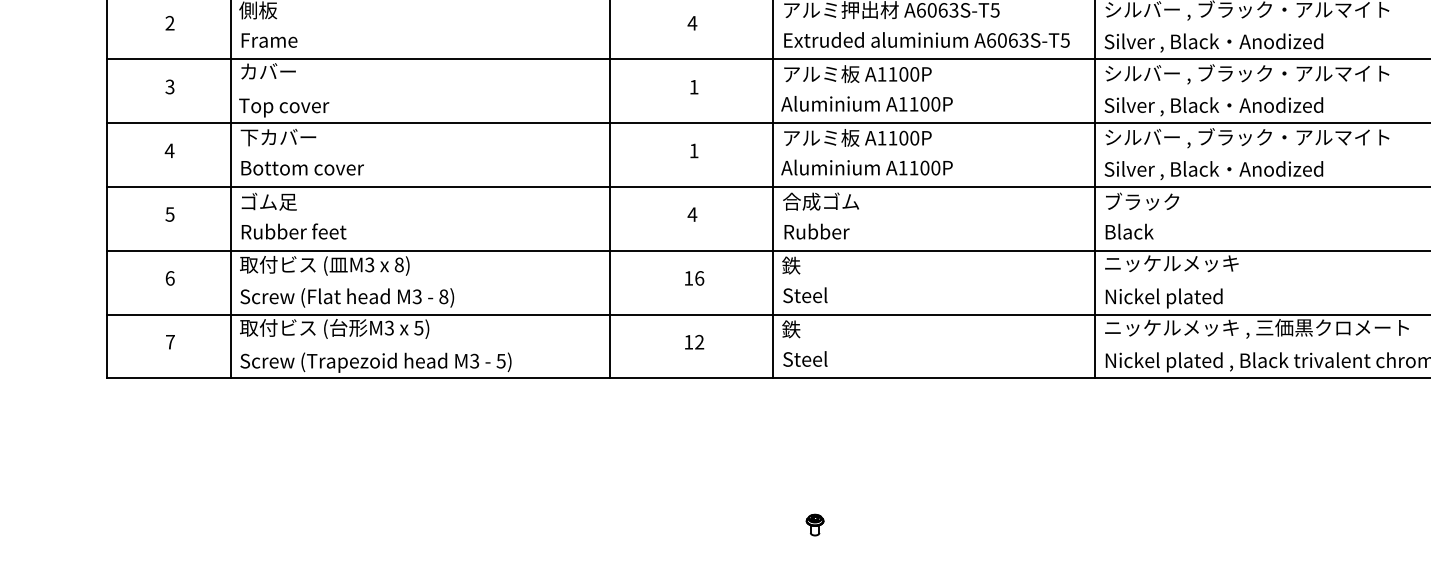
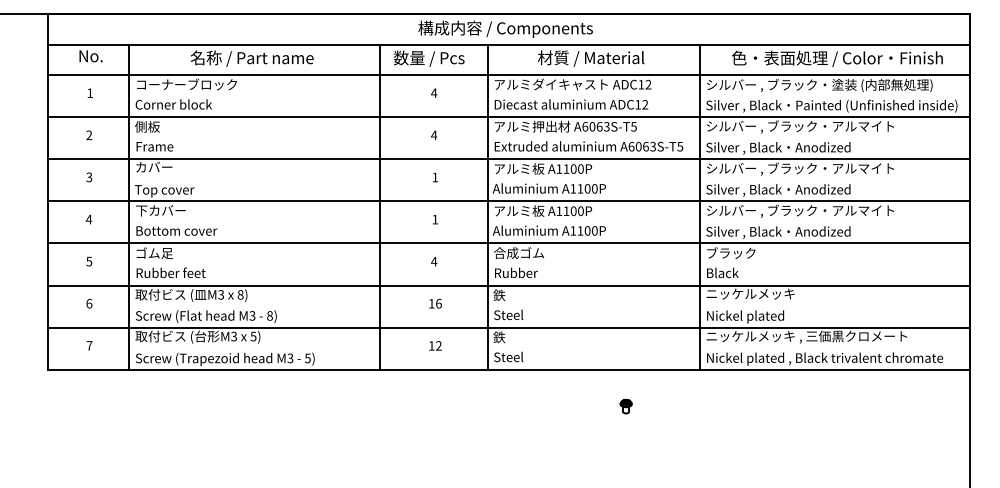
part: (814, 524) -> (625, 406), moved

